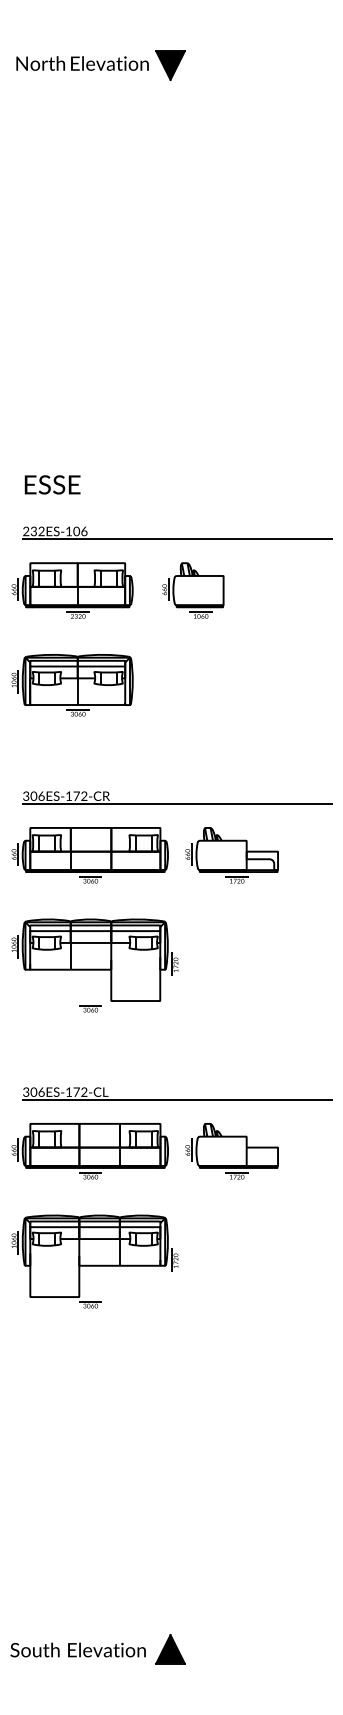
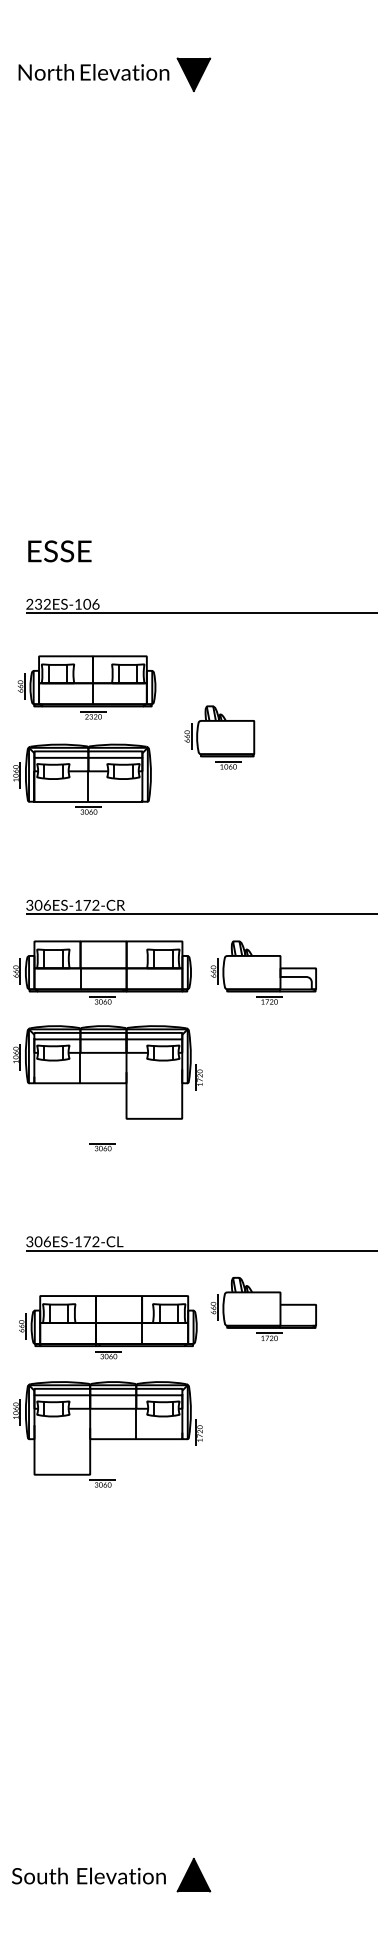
part: (72, 590) -> (86, 687), moved
part: (193, 590) -> (220, 737), moved
part: (94, 959) -> (107, 1071), moved
part: (89, 1151) -> (107, 1327), moved

